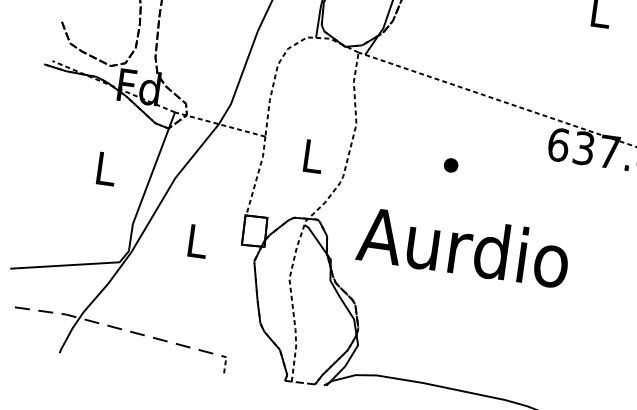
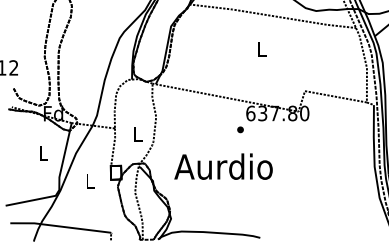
part: (451, 164) -> (240, 129), moved
text: (463, 246) -> (223, 166), moved
line: (120, 328) -> (60, 226), dashed -> solid

